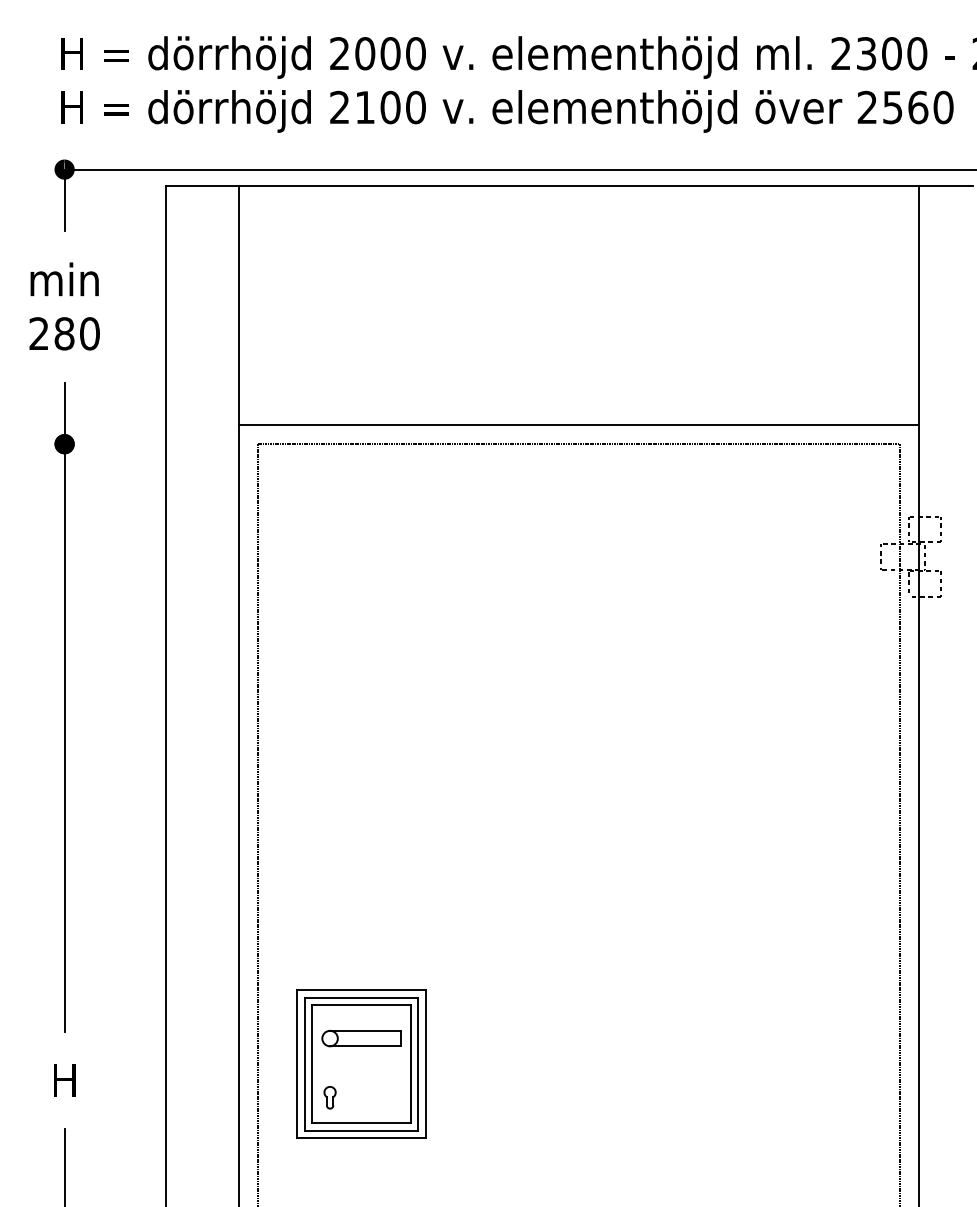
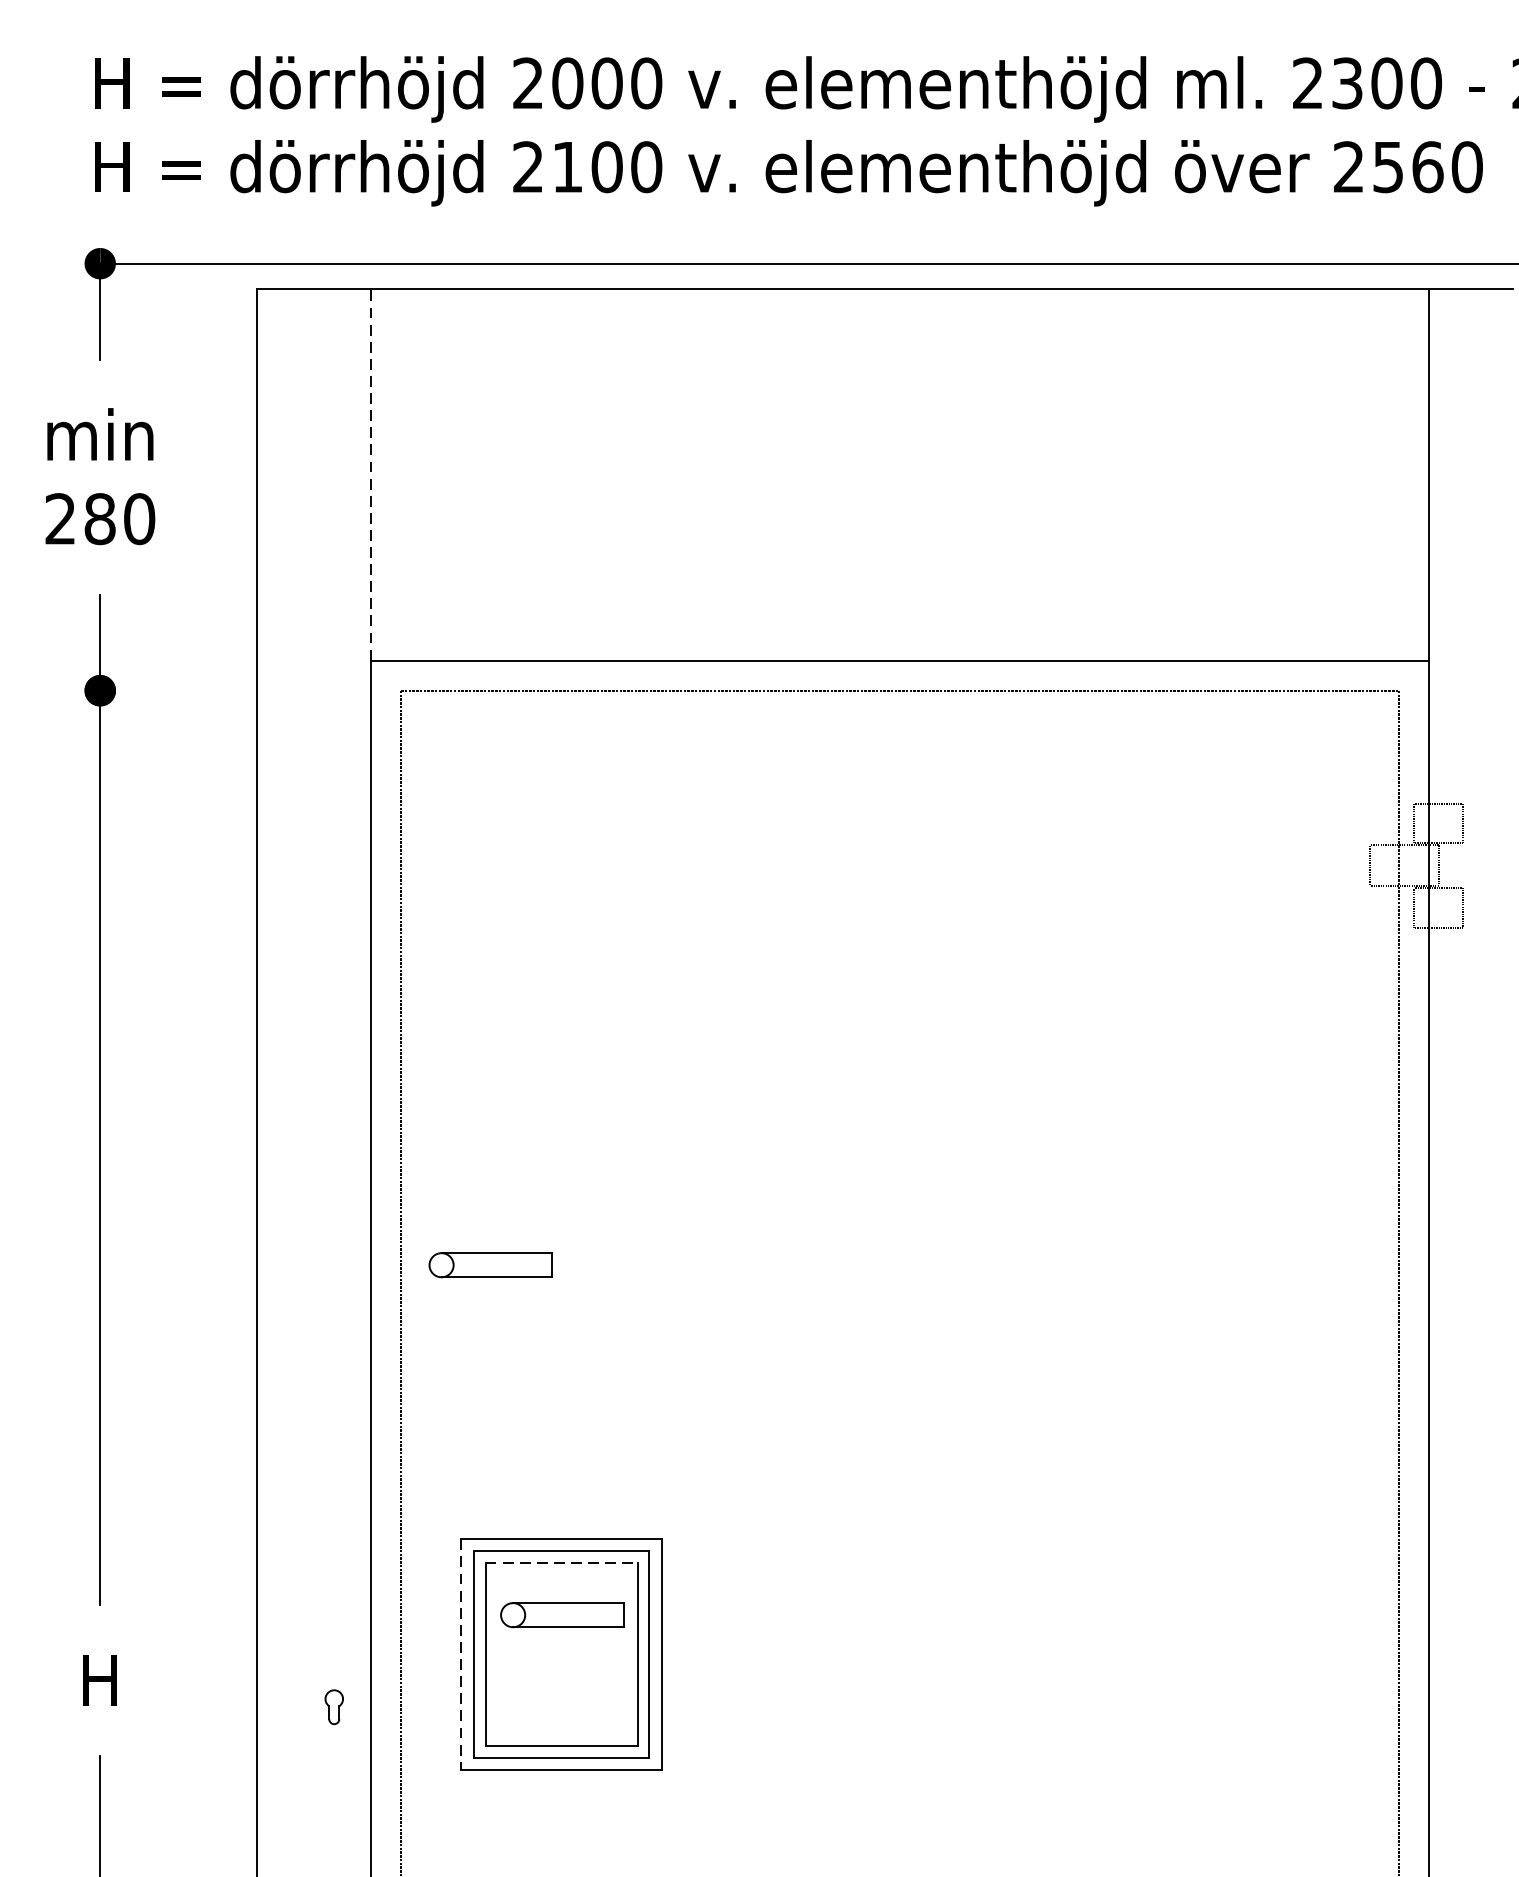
line: (238, 305) -> (370, 475), solid -> dashed
part: (315, 813) -> (490, 1265), added
line: (361, 1005) -> (561, 1563), solid -> dashed
line: (296, 1064) -> (460, 1655), solid -> dashed
part: (329, 1097) -> (333, 1706), moved

